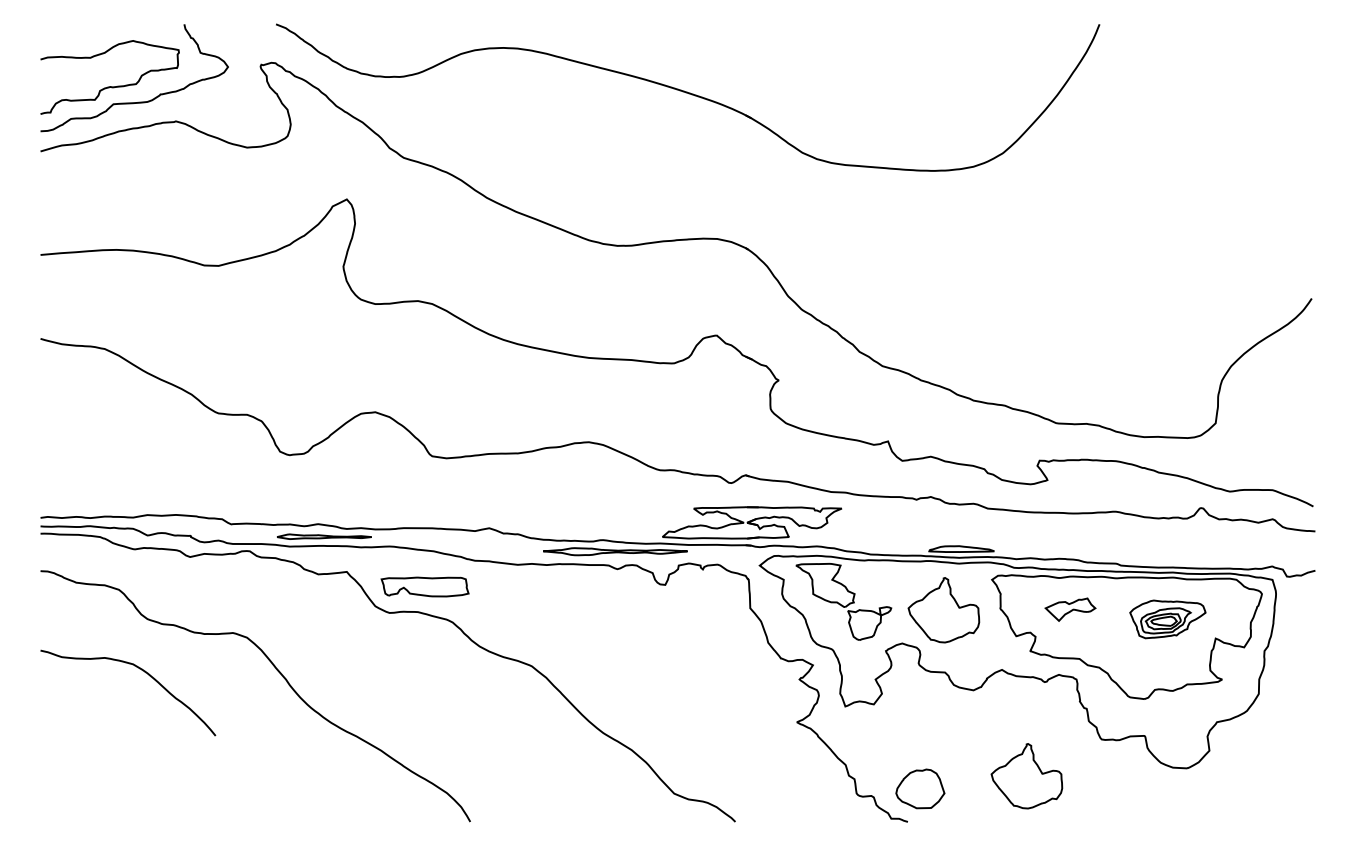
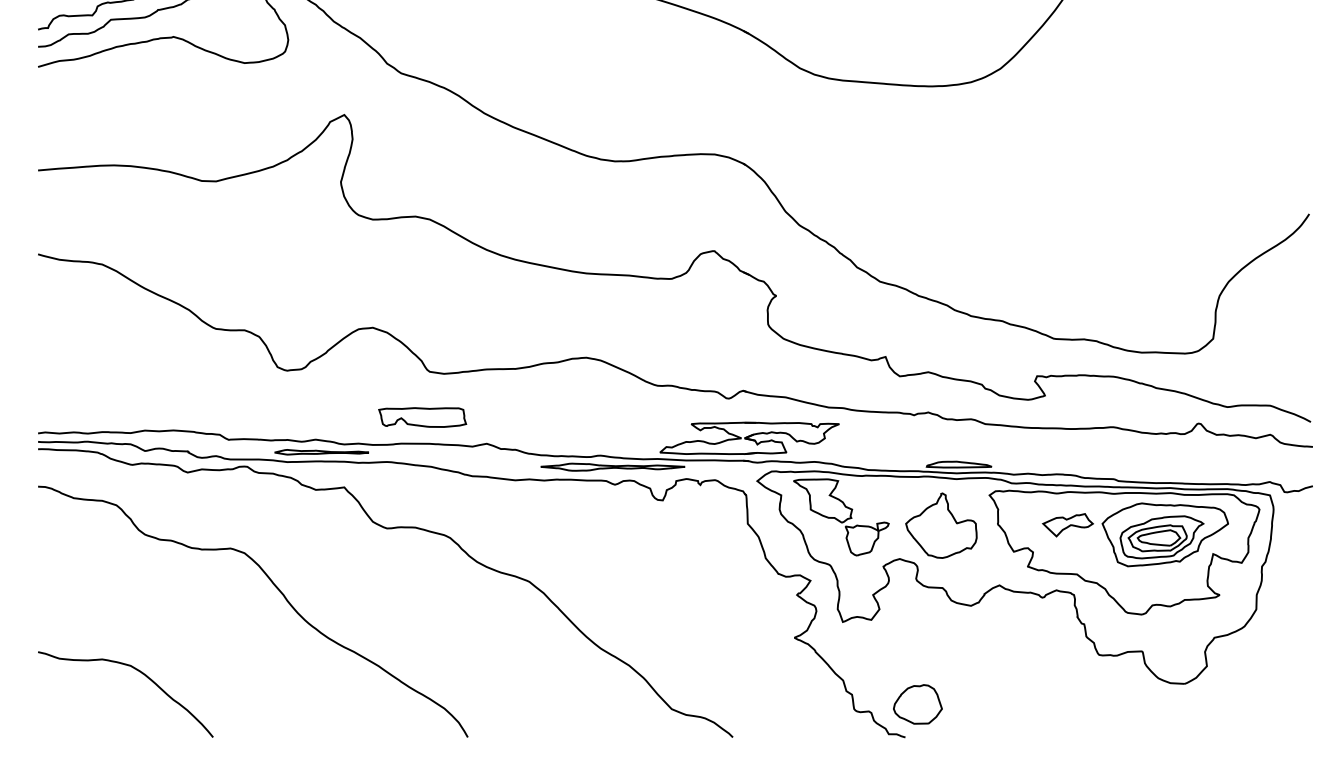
part: (424, 586) -> (422, 417), moved
part: (1167, 619) -> (1165, 535), size x1.67
curve: (139, 669) -> (137, 671), moved
part: (1026, 776) -> (1024, 692), removed

